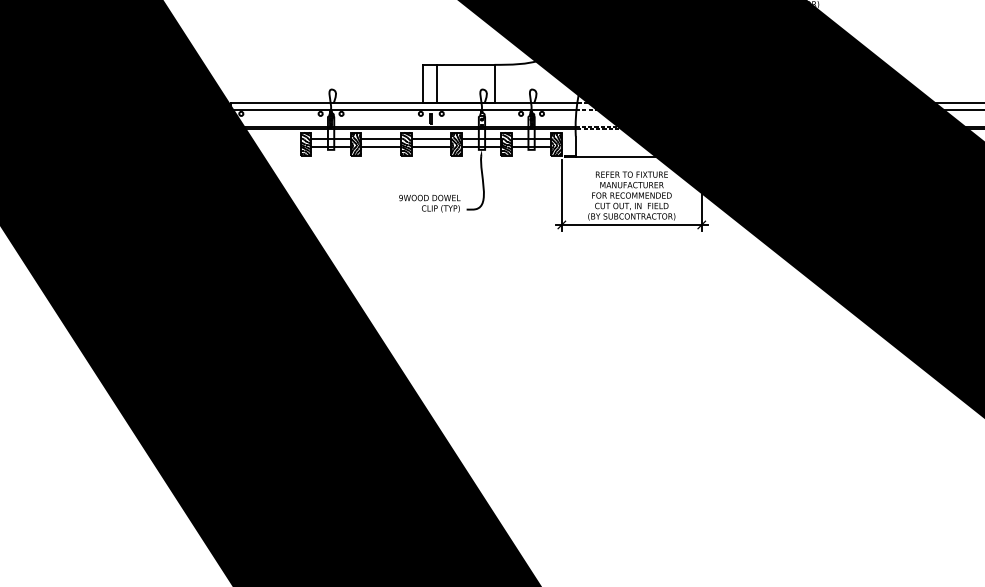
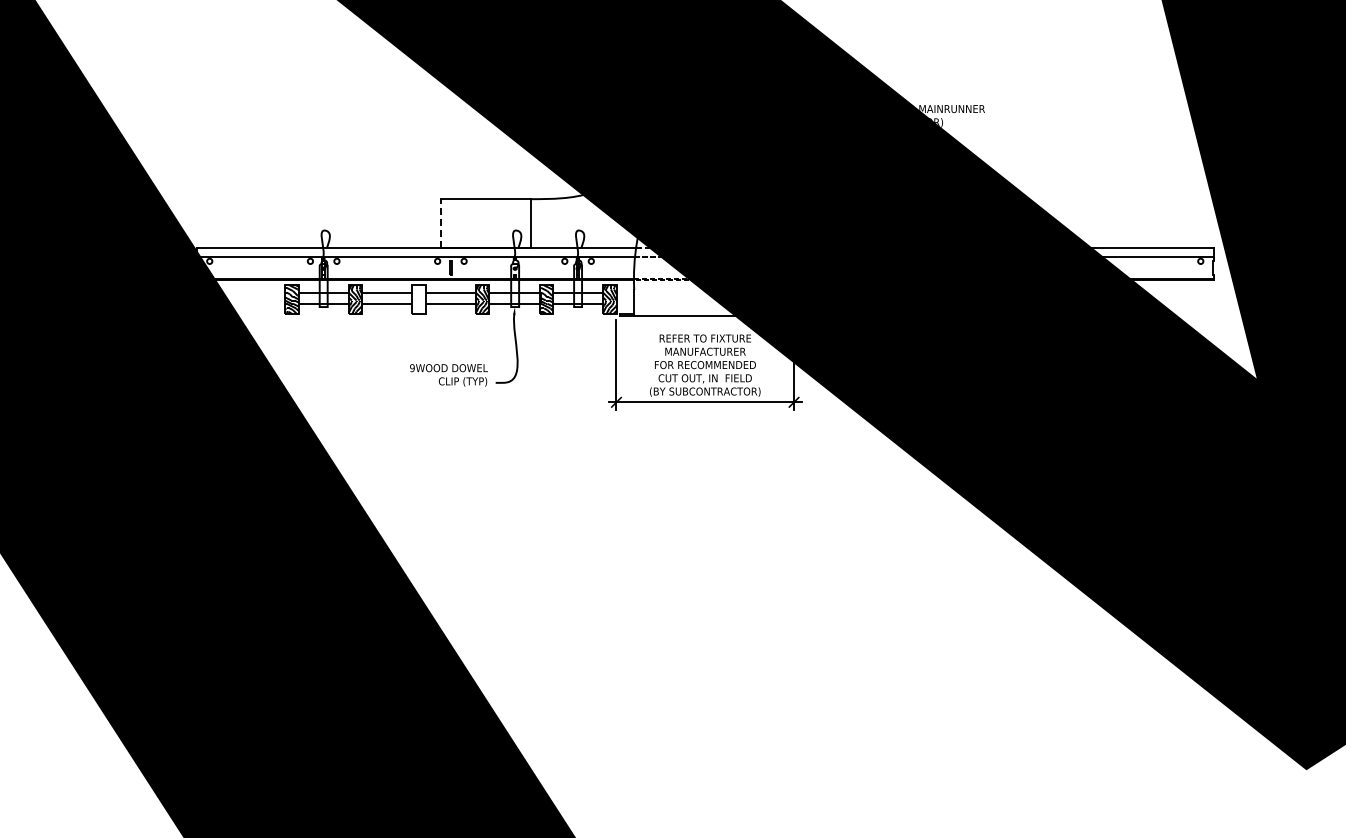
line: (423, 84) -> (440, 223), solid -> dashed
line: (436, 84) -> (457, 223), removed
hatch: (405, 143) -> (418, 299), removed

